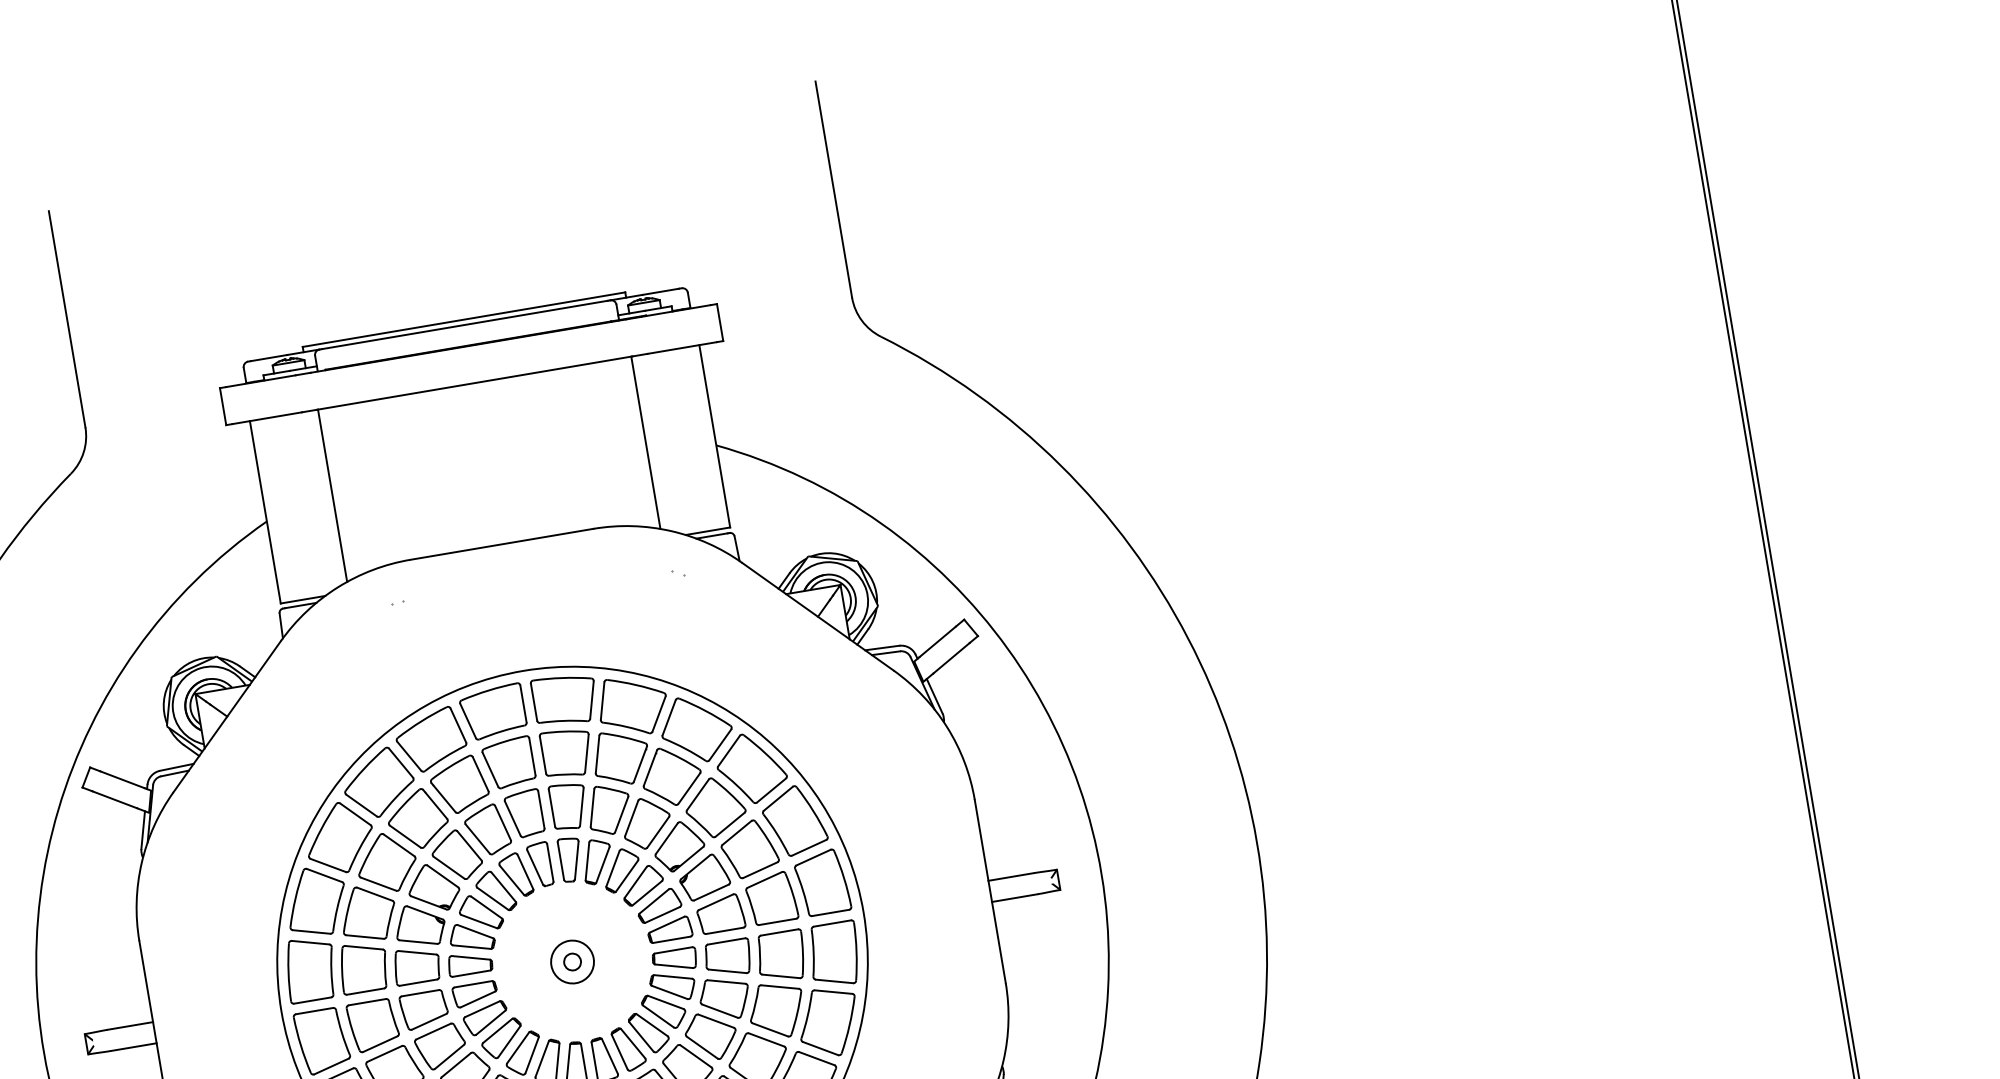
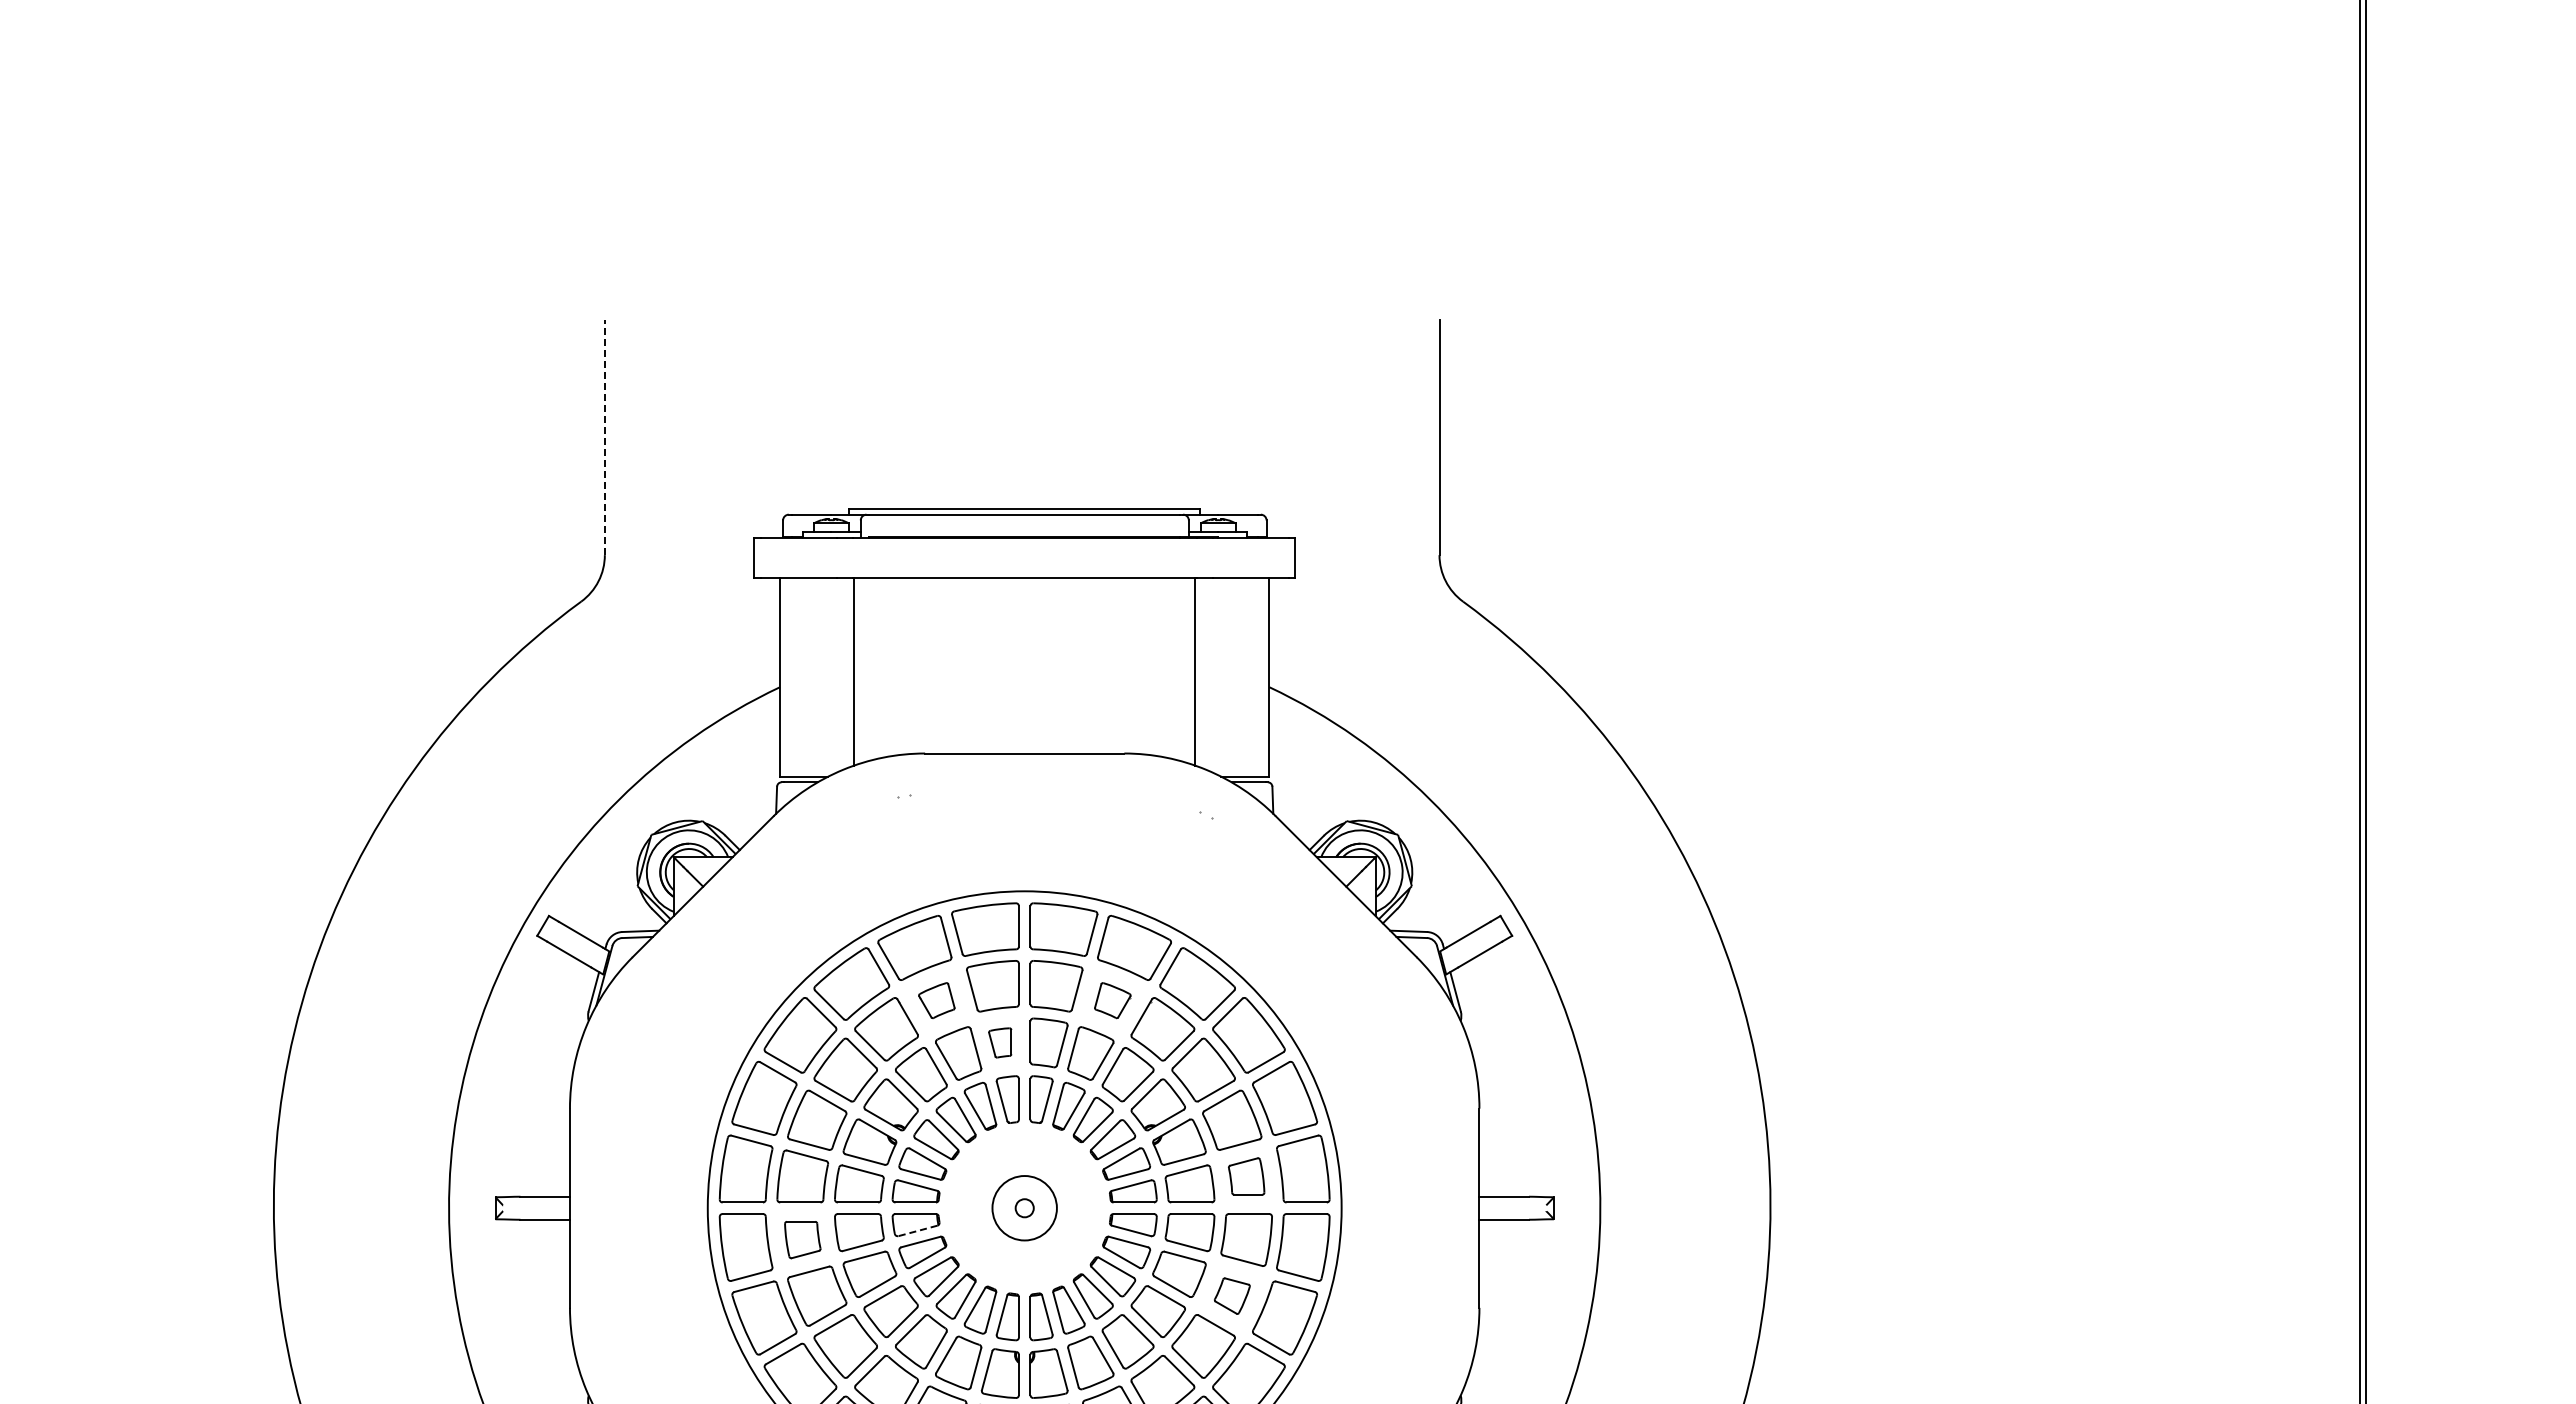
line: (66, 319) -> (604, 437), solid -> dashed
part: (620, 757) -> (1112, 1000), size x0.6
part: (459, 784) -> (936, 1000), size x0.6
part: (523, 813) -> (999, 1042), size x0.6
part: (771, 898) -> (1246, 1176), size x0.7
circle: (572, 962) -> (1024, 1208), size x1.4
line: (477, 1000) -> (917, 1231), solid -> dashed
part: (776, 1009) -> (1232, 1295), size x0.6
part: (373, 1025) -> (802, 1239), size x0.7

